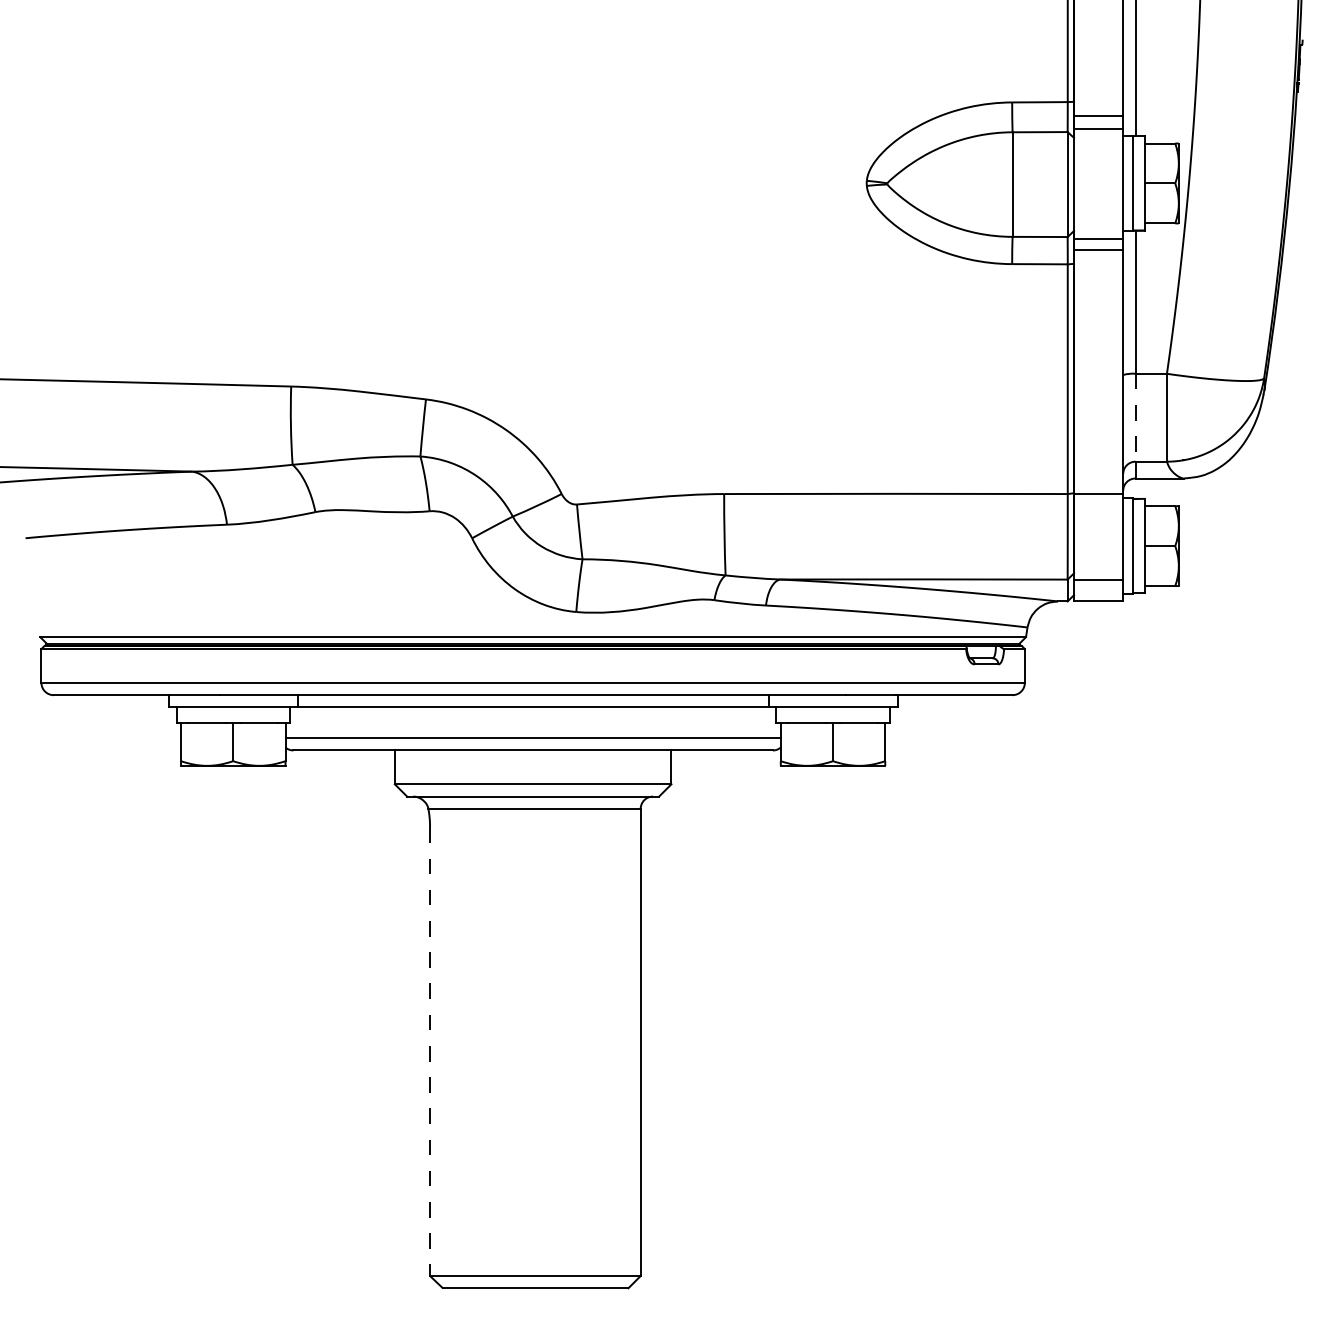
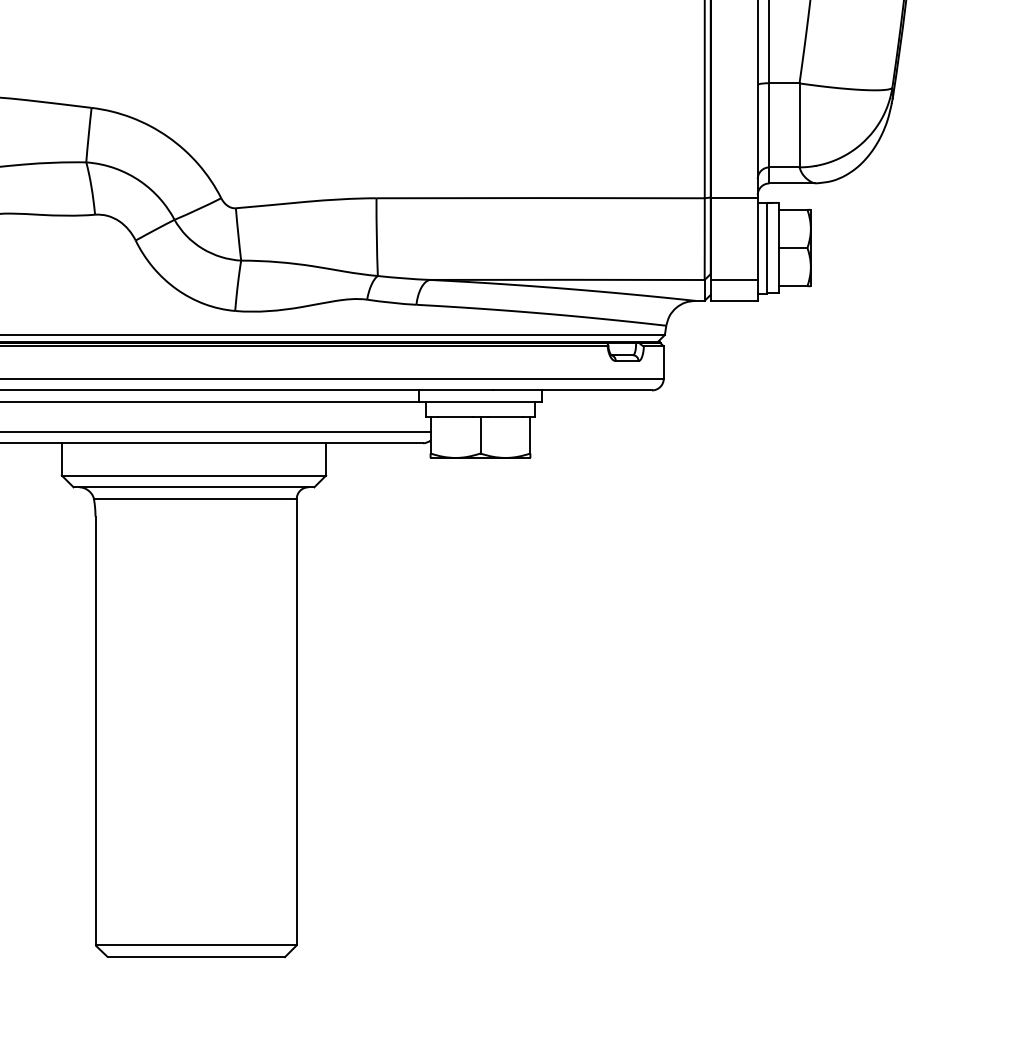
line: (1135, 417) -> (769, 125), dashed -> solid
line: (430, 1052) -> (95, 731), dashed -> solid

